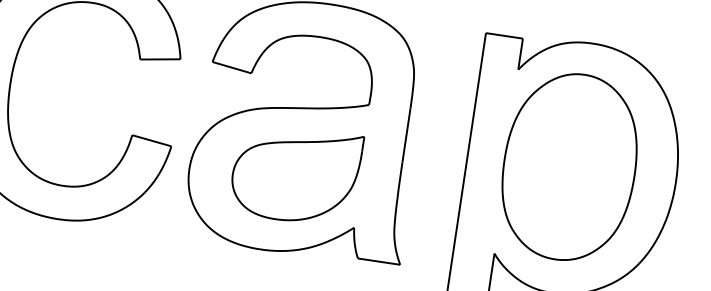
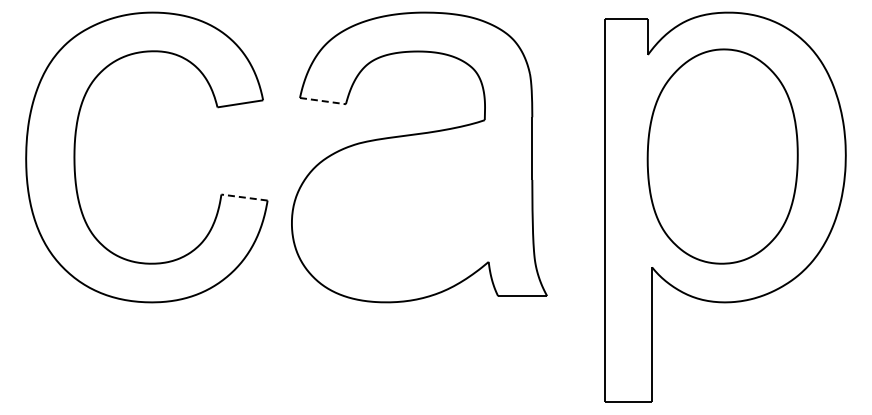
line: (232, 68) -> (323, 101), solid -> dashed
line: (151, 140) -> (244, 197), solid -> dashed
part: (295, 174) -> (413, 211), removed

